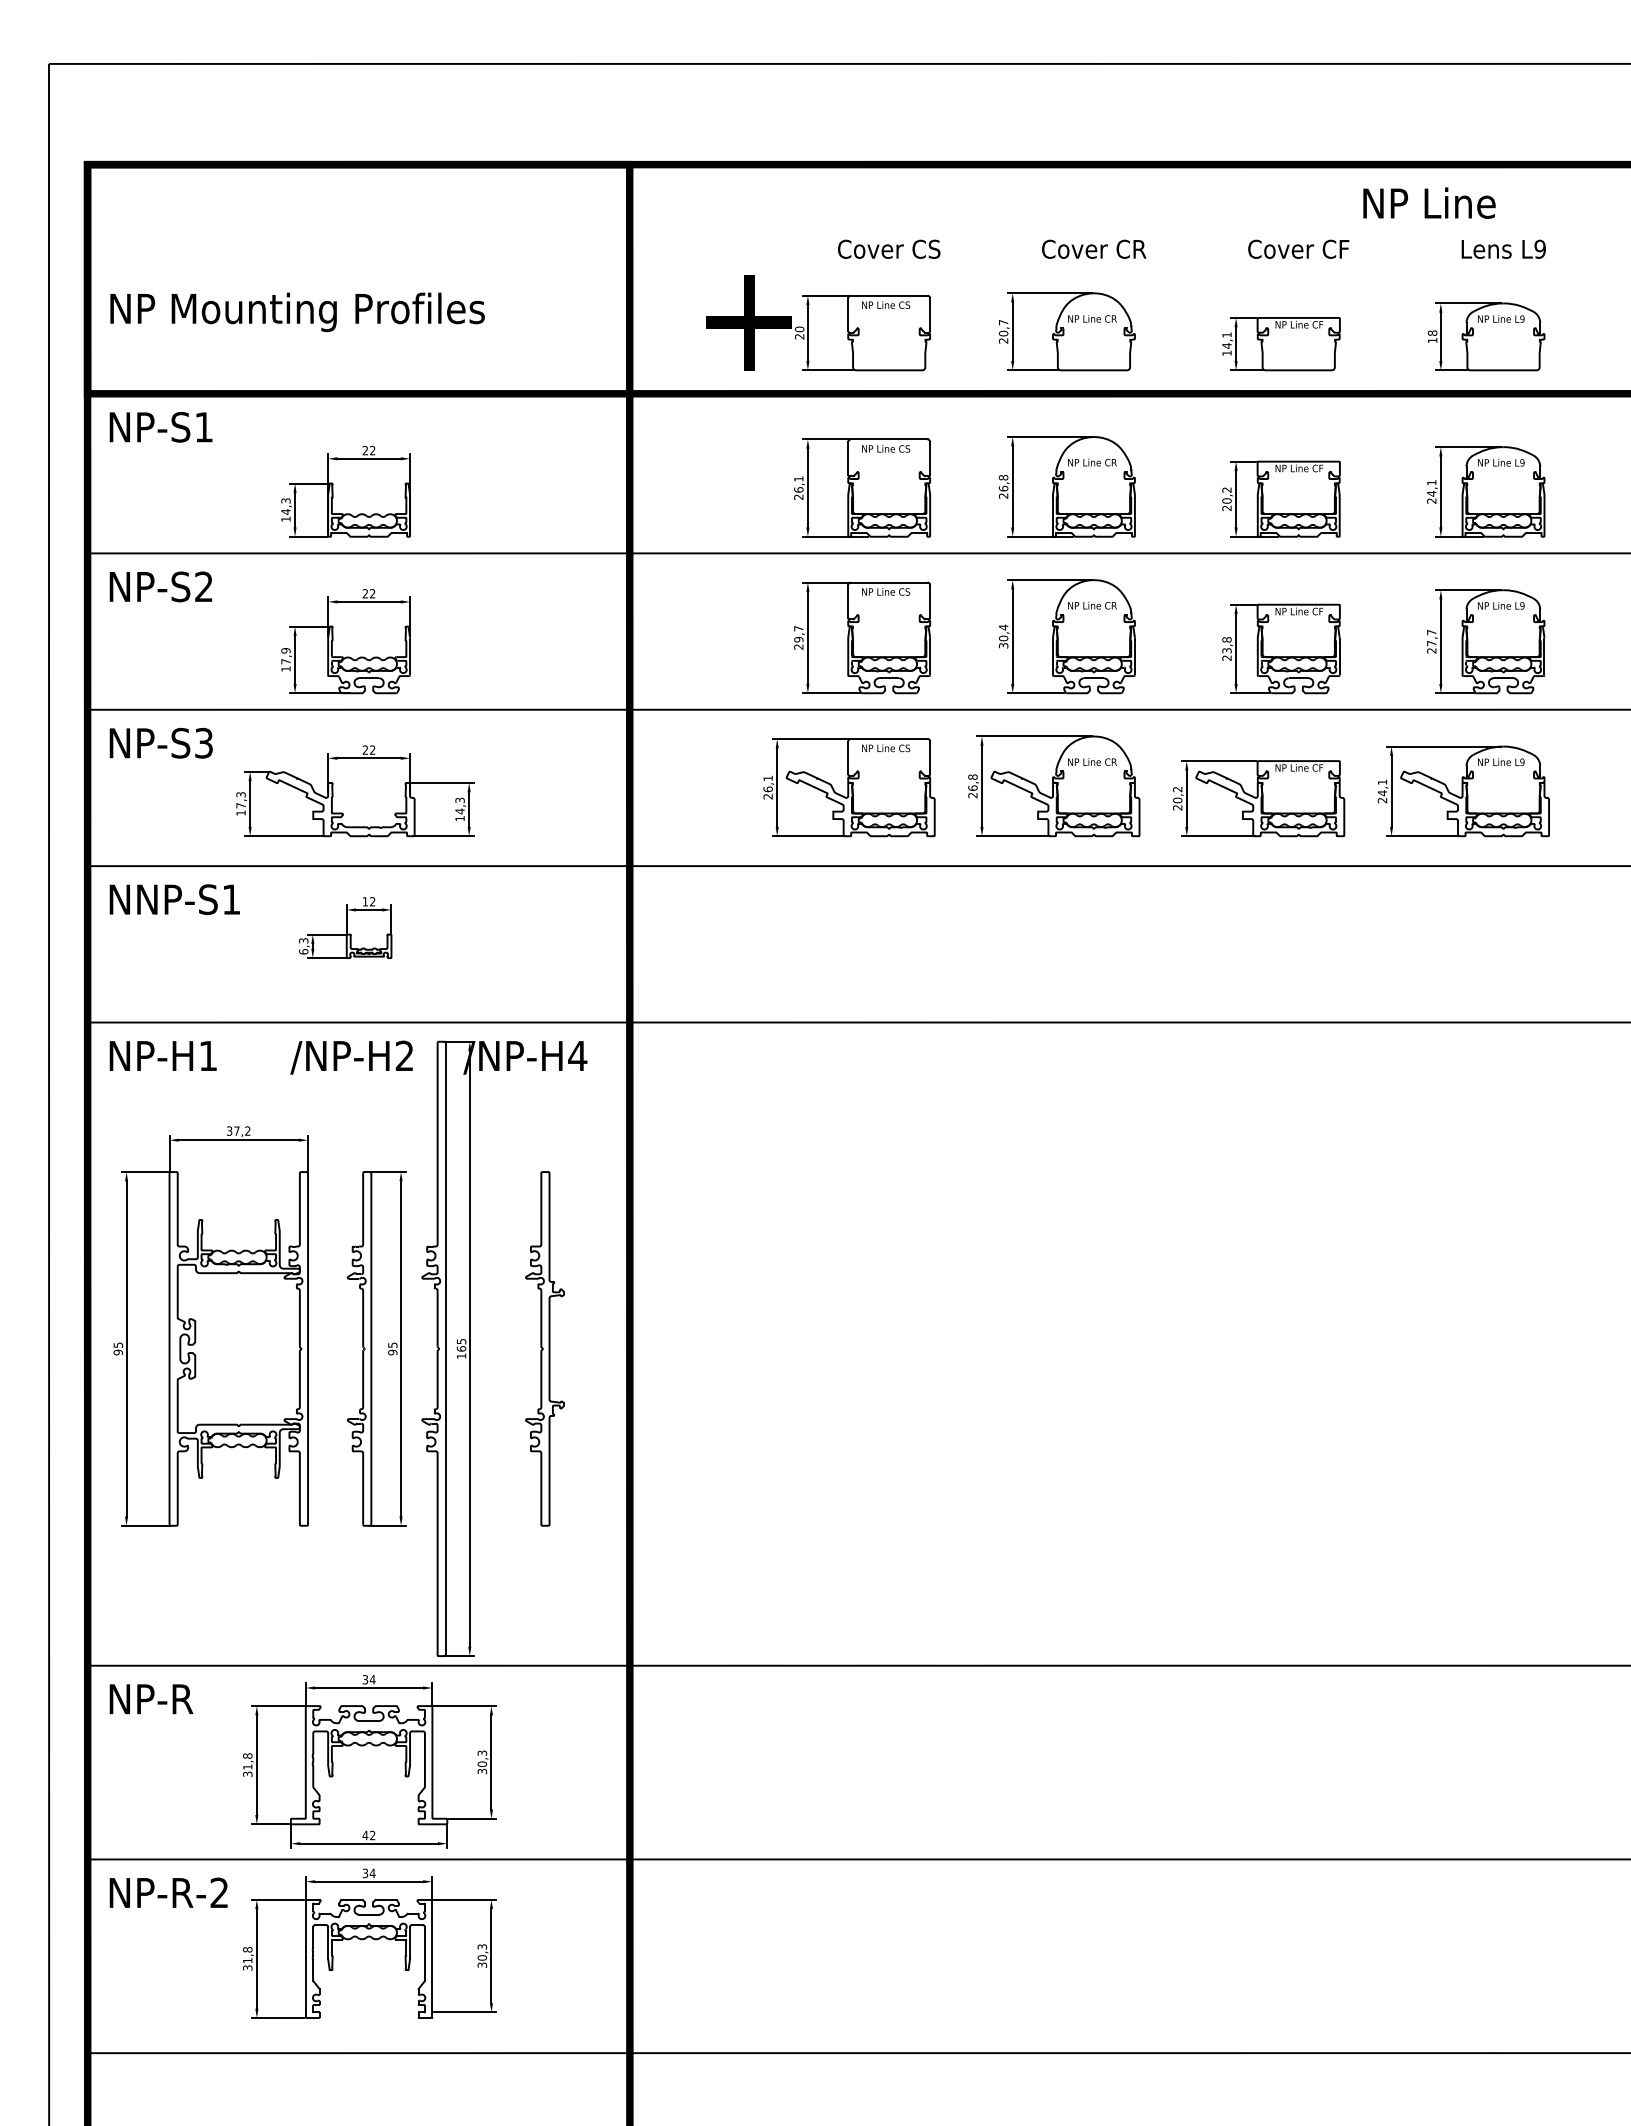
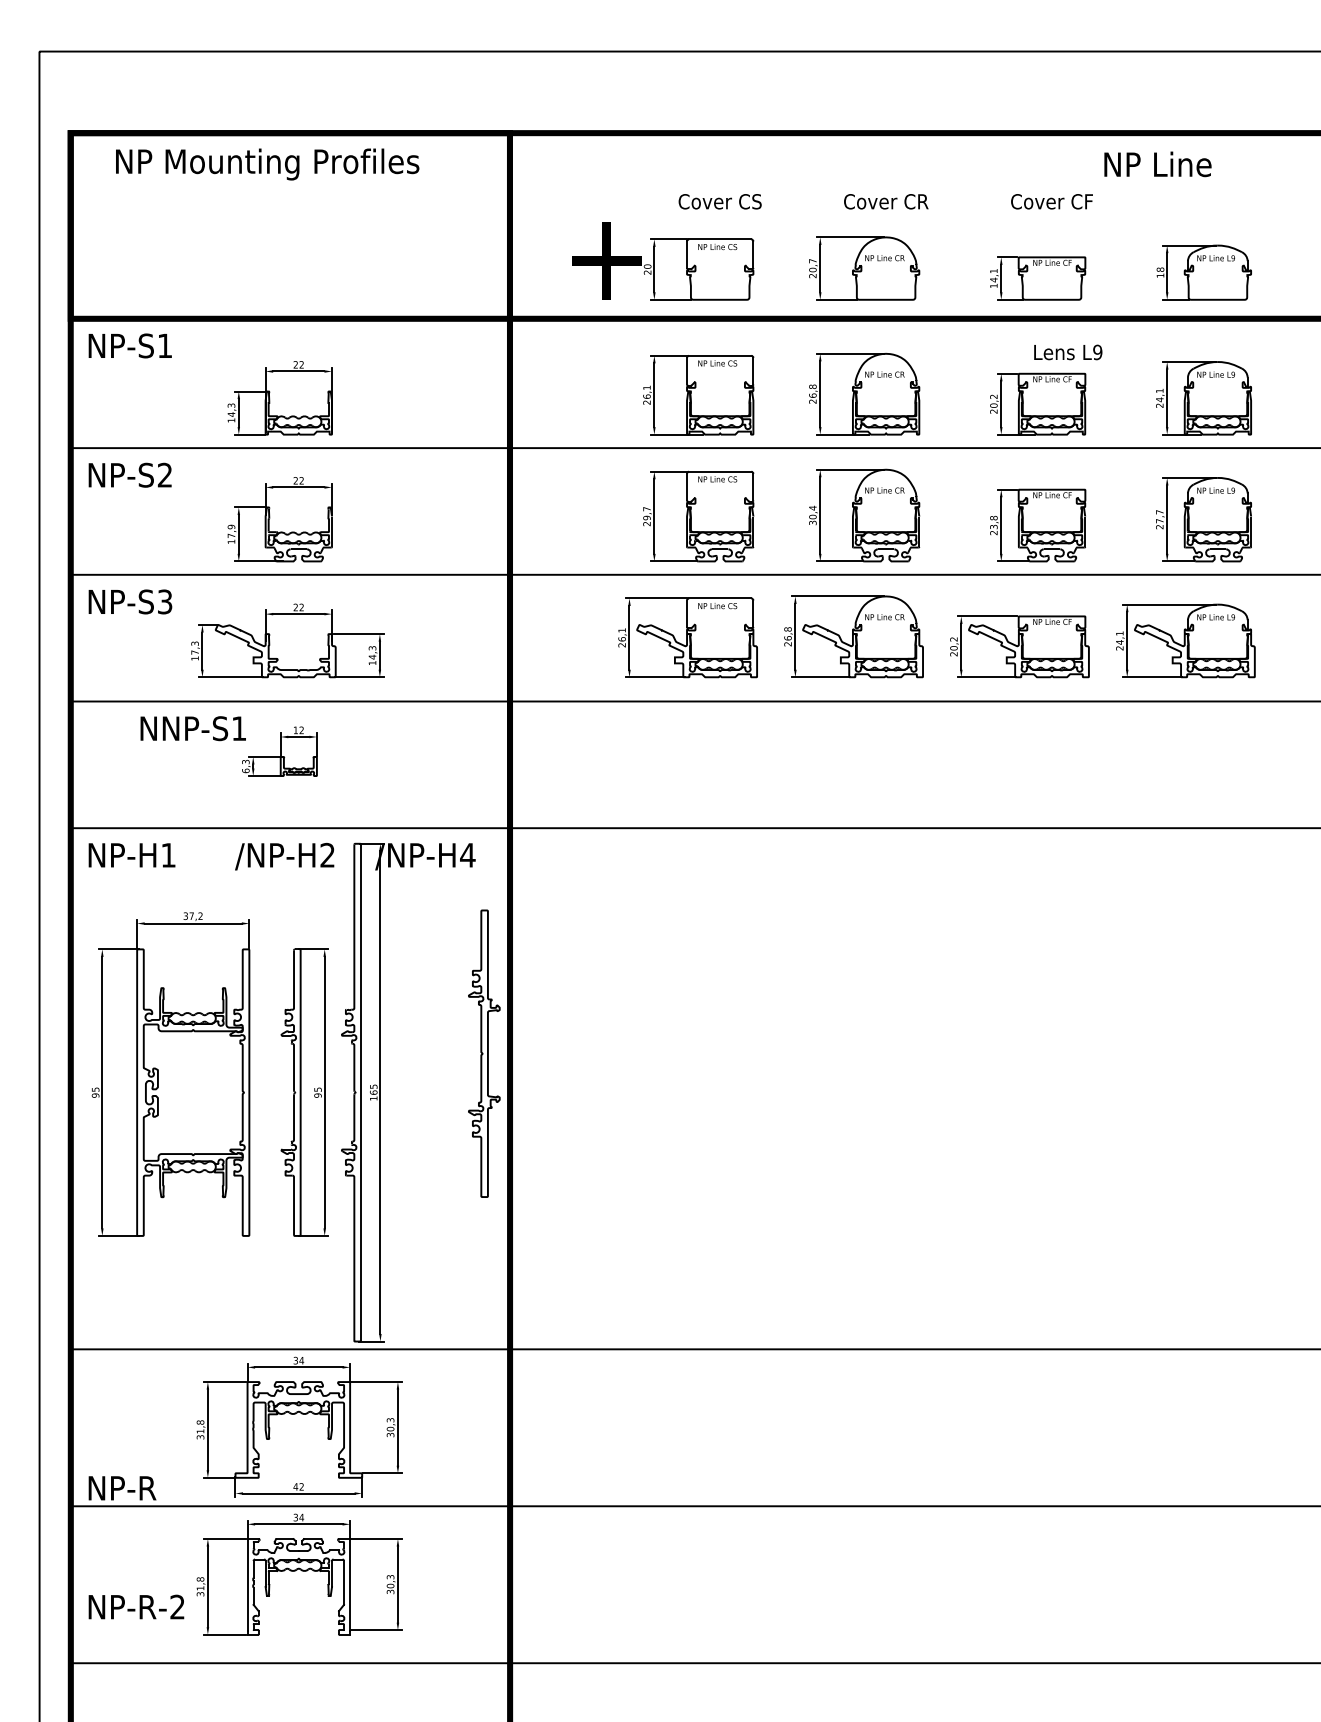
text: (1503, 248) -> (1068, 351), moved
text: (297, 312) -> (267, 164), moved
text: (174, 899) -> (193, 728), moved
part: (544, 1348) -> (483, 1053), moved
text: (151, 1699) -> (122, 1488), moved
text: (168, 1892) -> (136, 1606), moved

